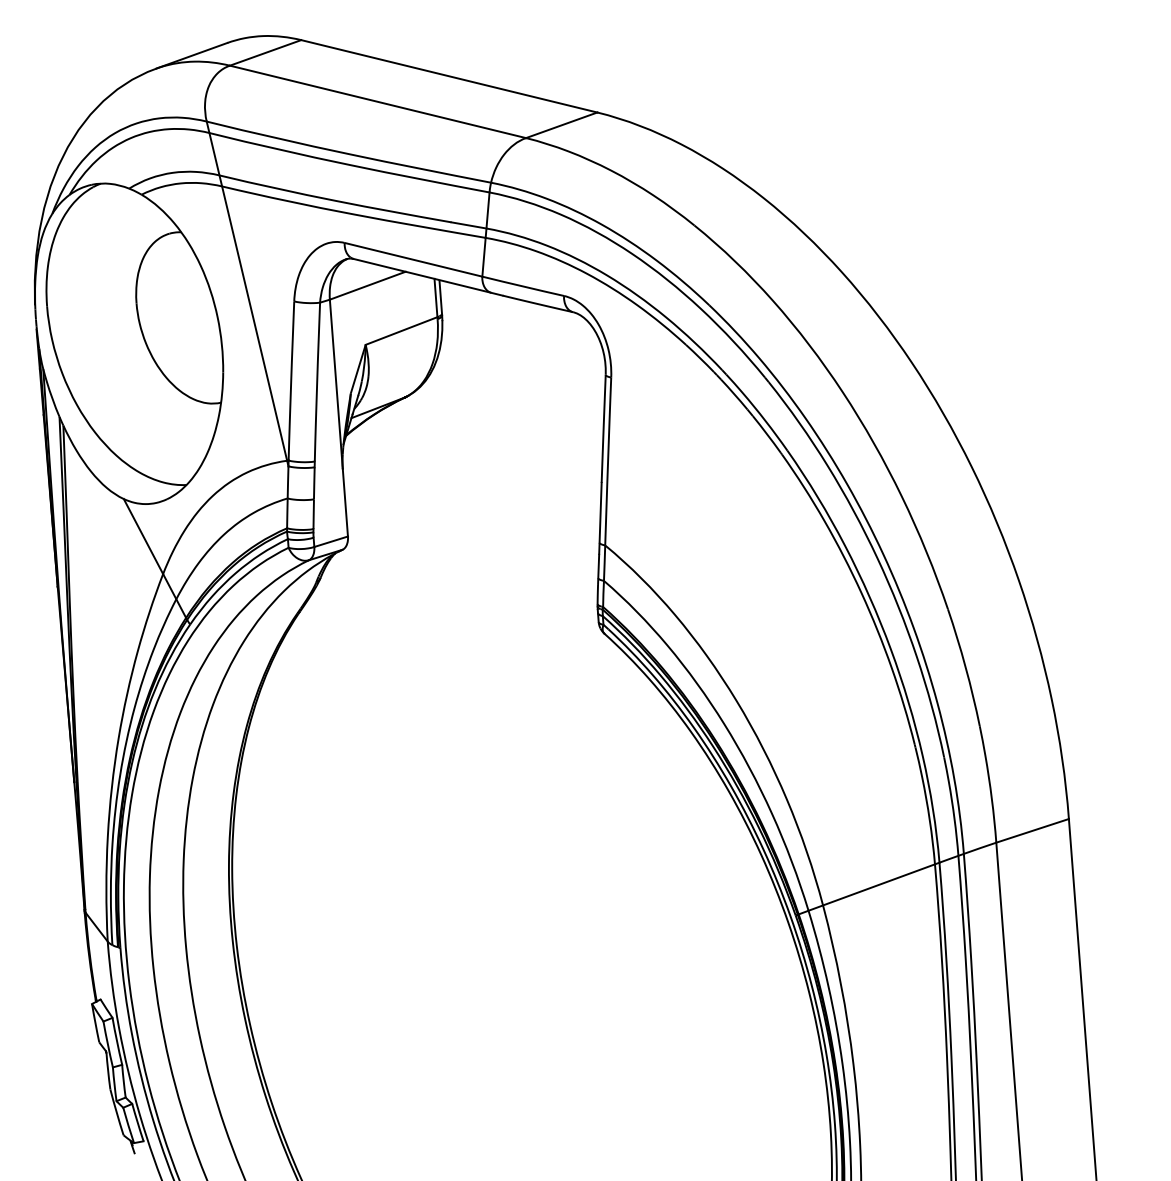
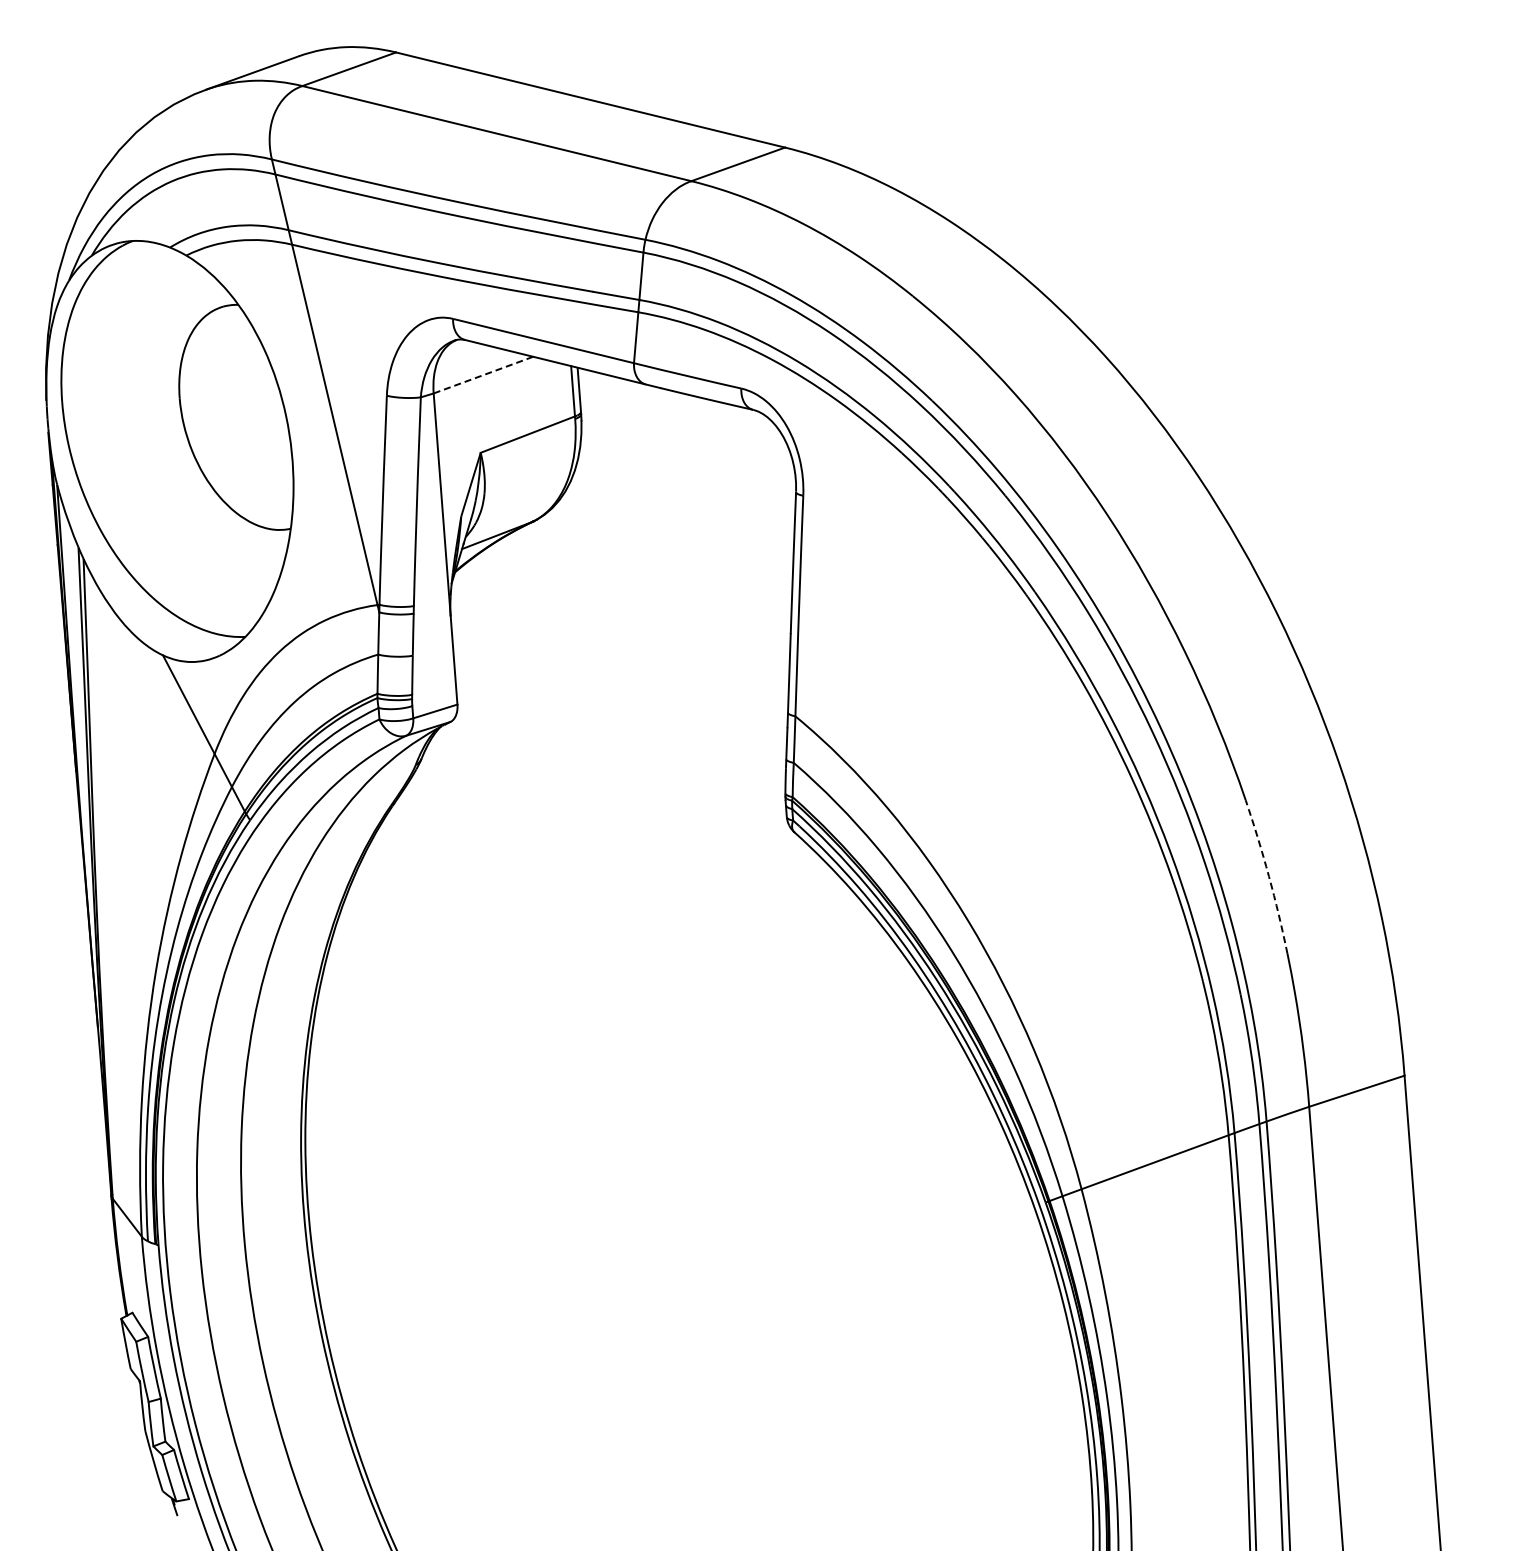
line: (367, 285) -> (483, 374), solid -> dashed
arc: (965, 667) -> (1268, 876), solid -> dashed

